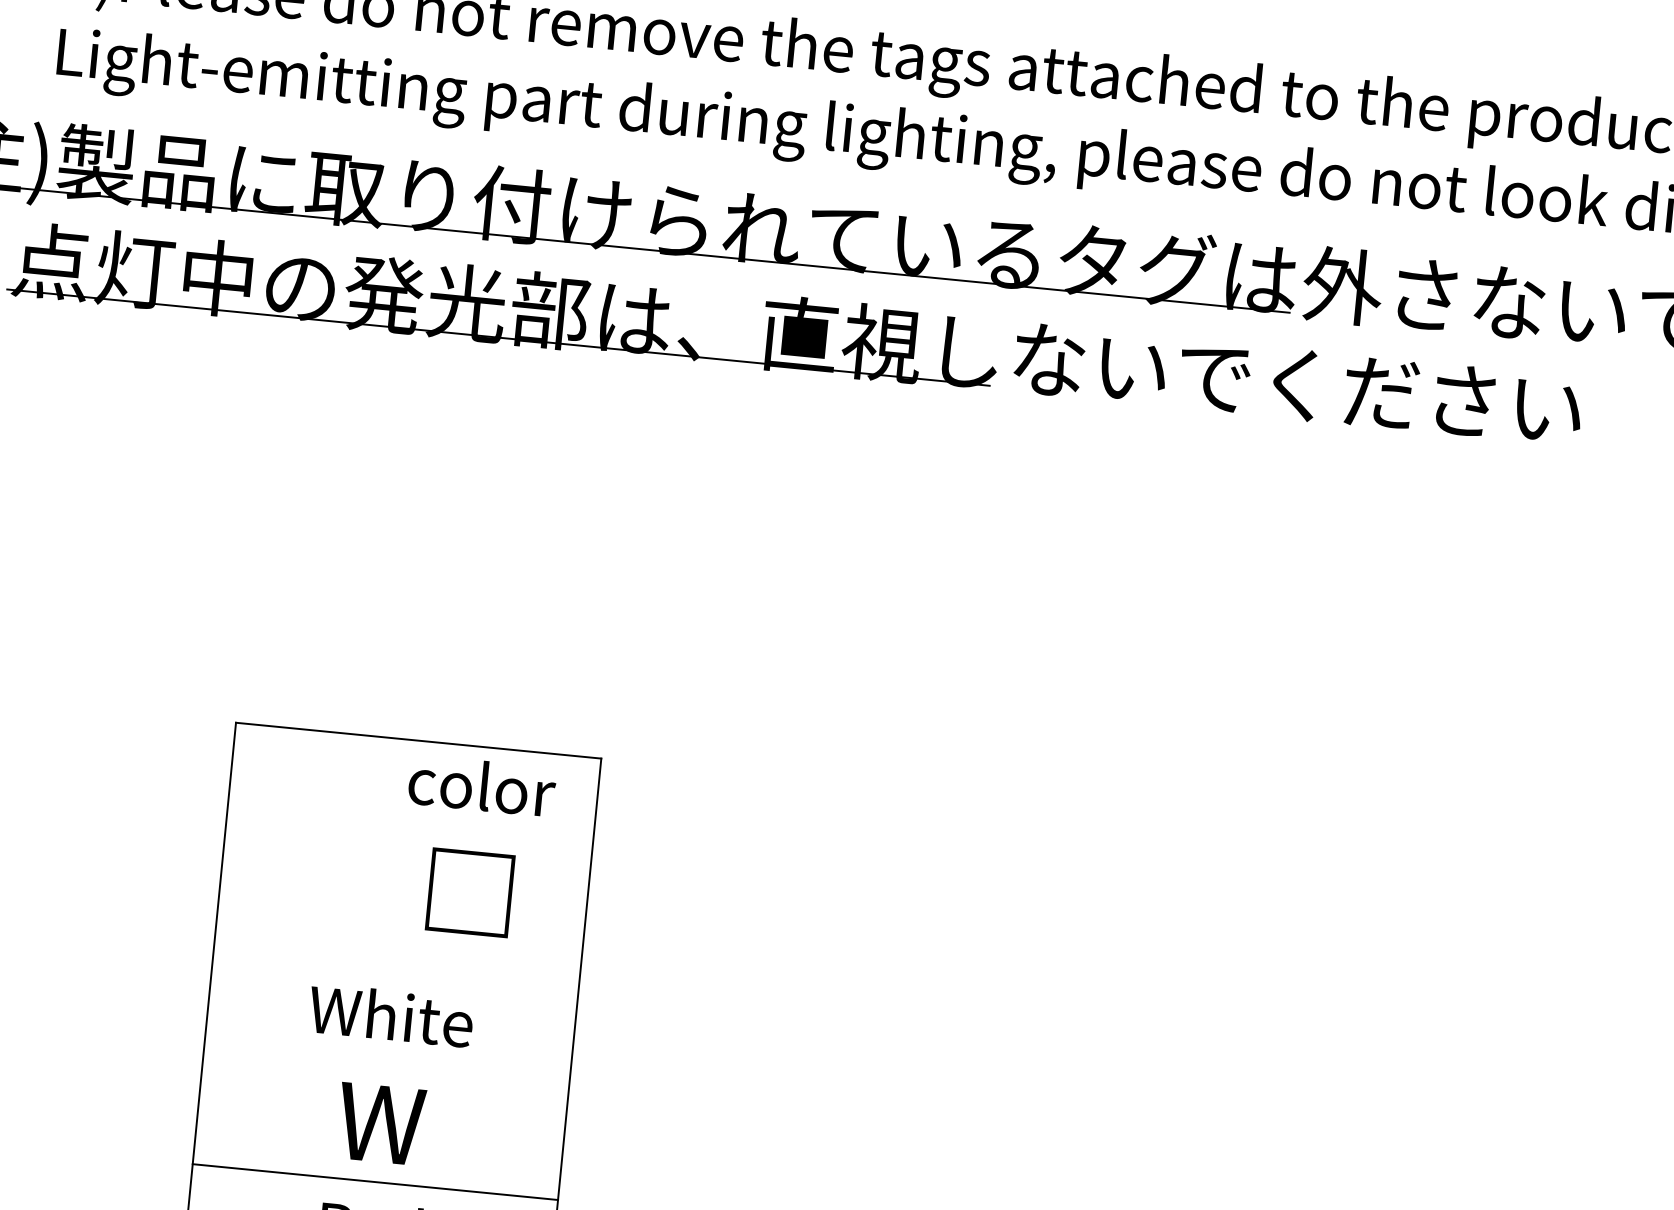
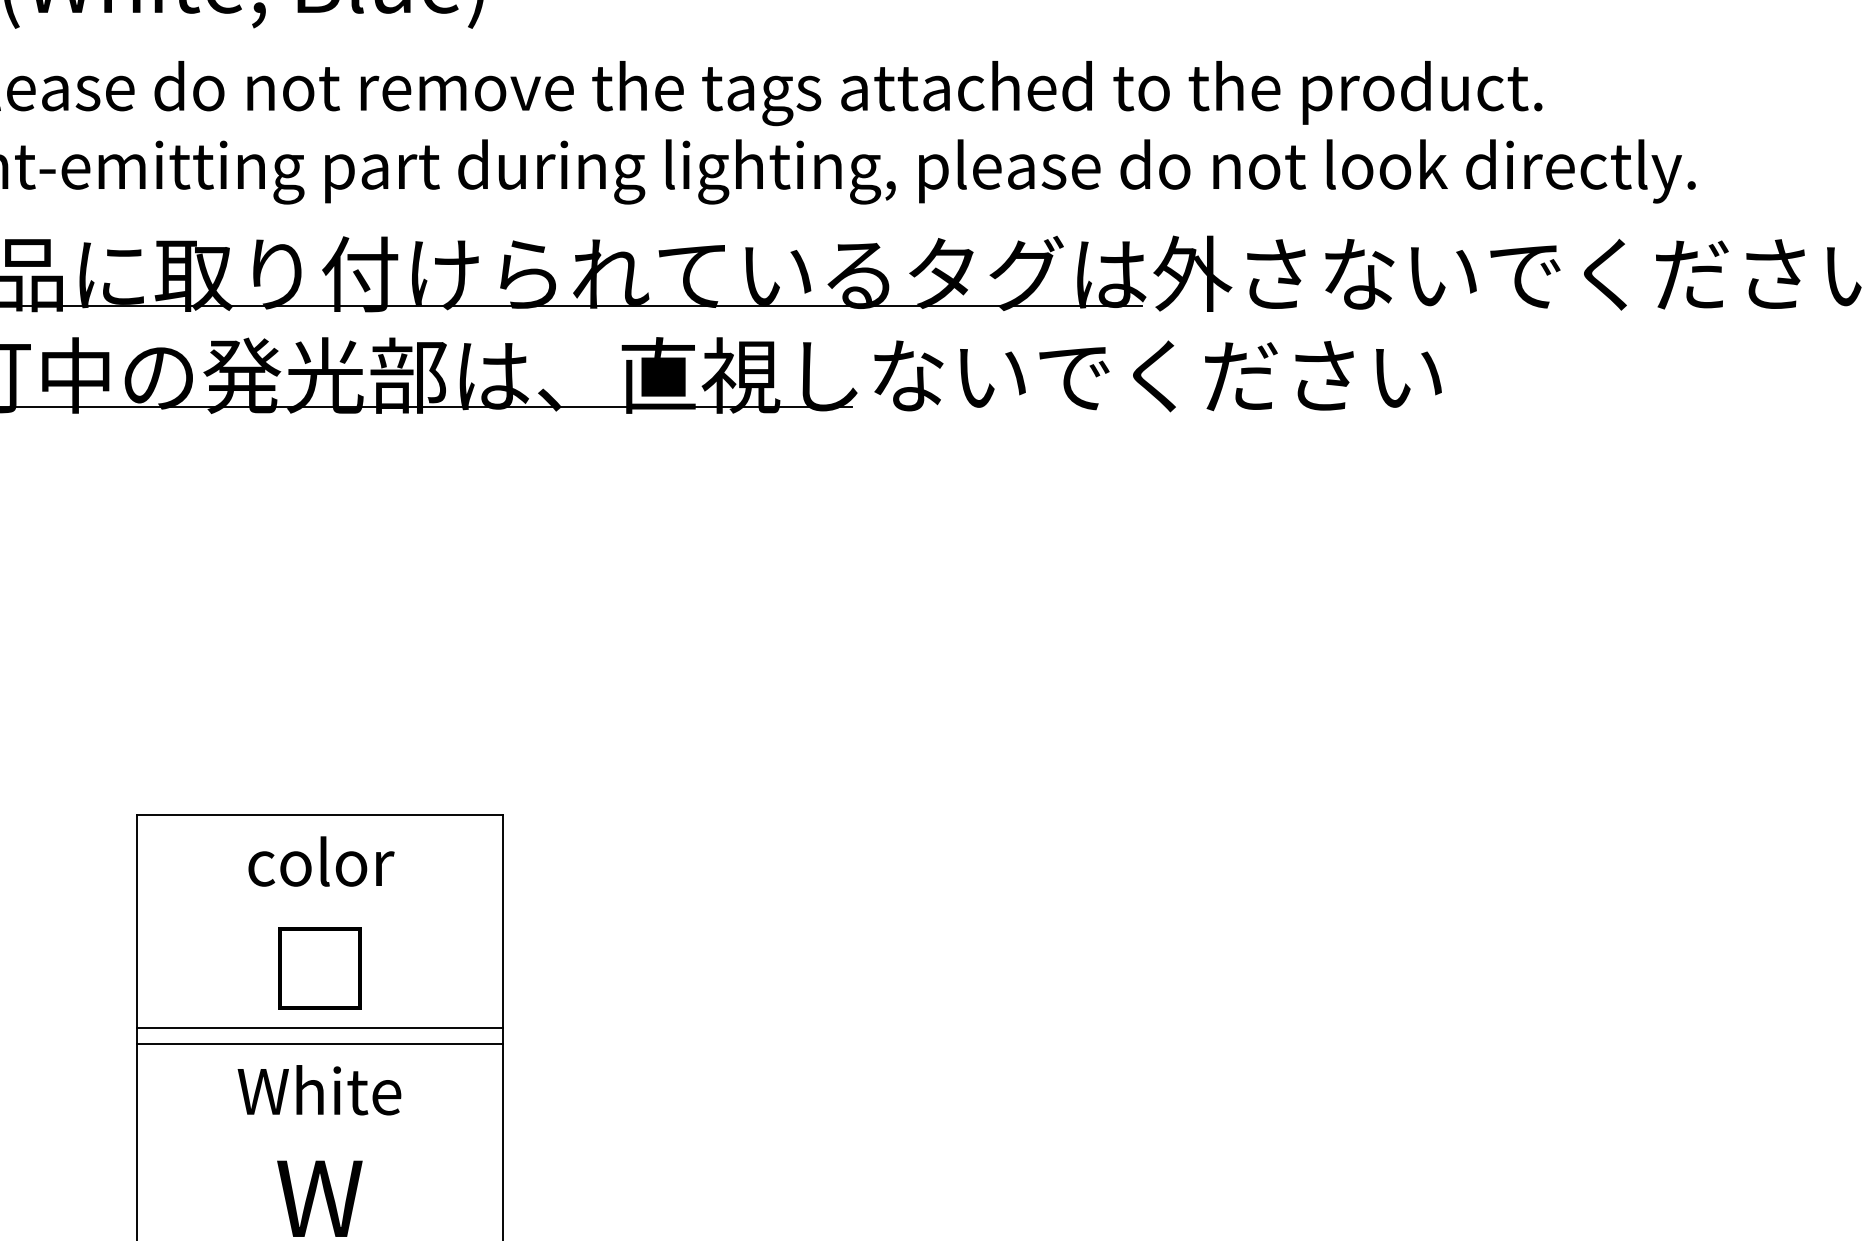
text: (476, 846) -> (321, 922), moved
line: (397, 953) -> (319, 1028), added
line: (395, 968) -> (319, 1043), added

